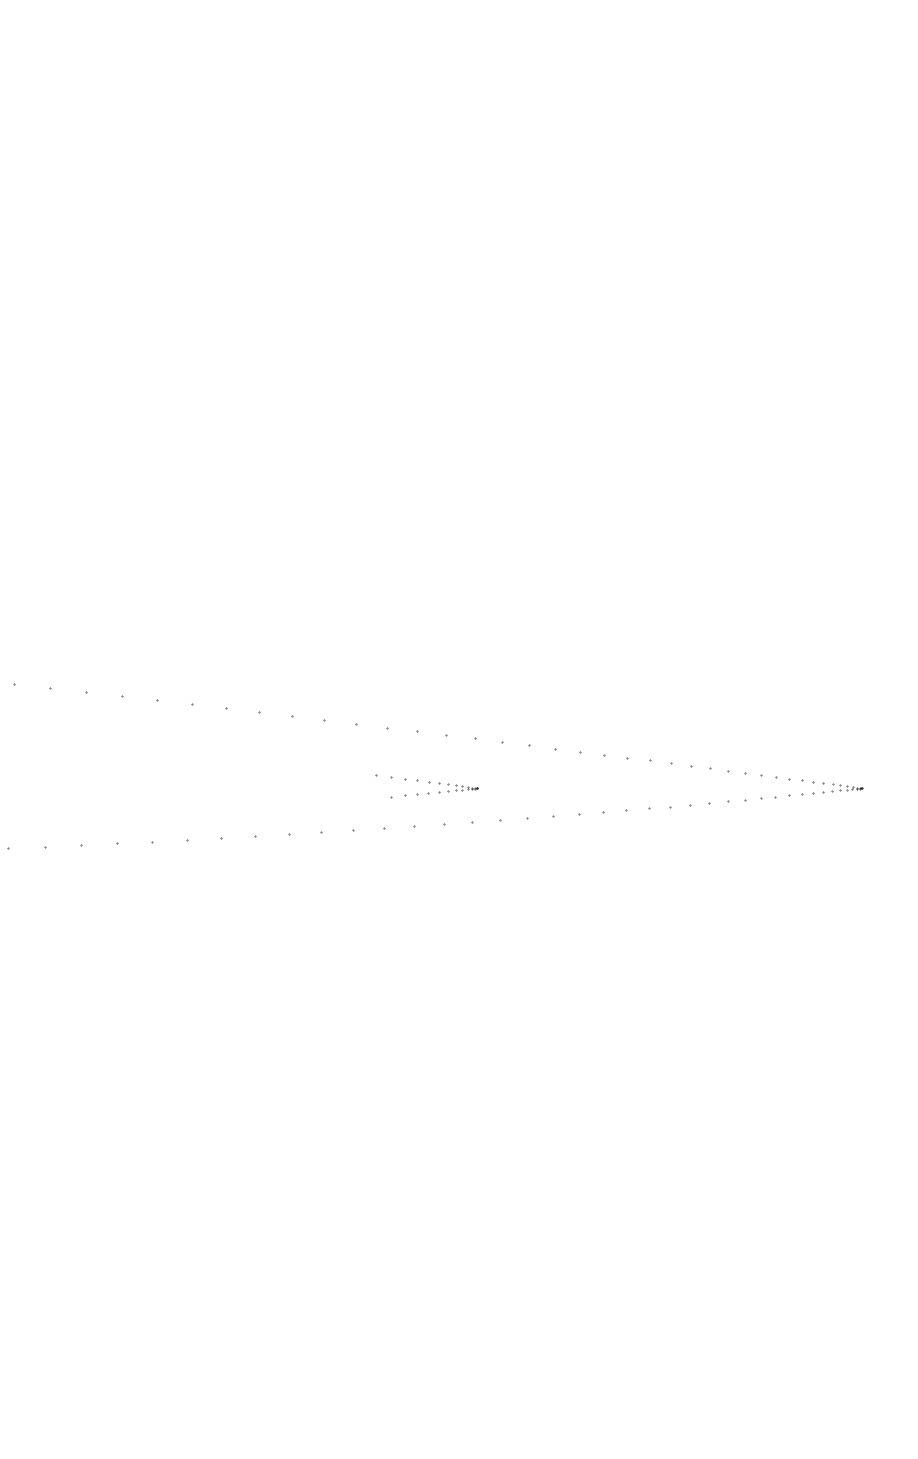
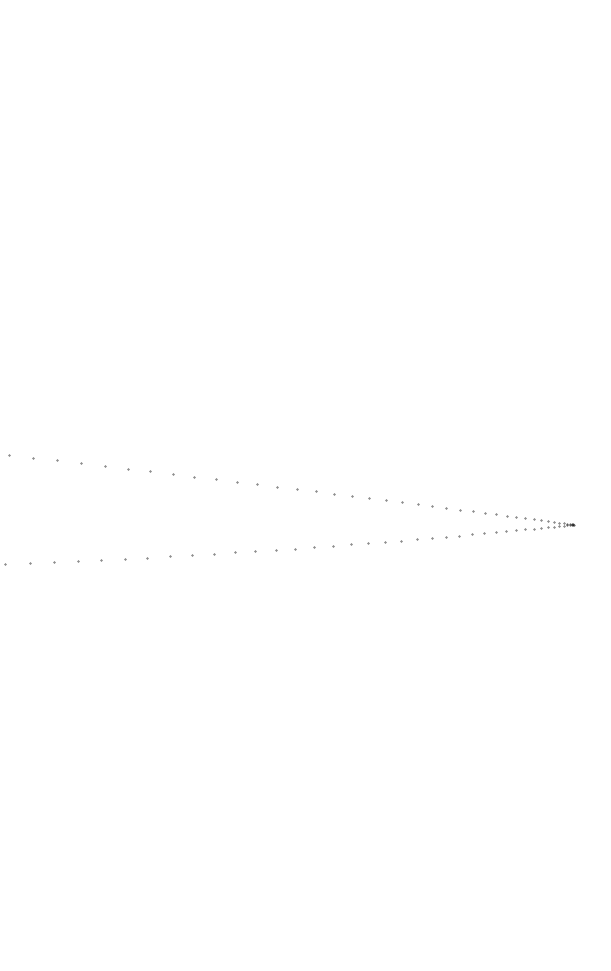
part: (427, 786) -> (284, 523), removed

